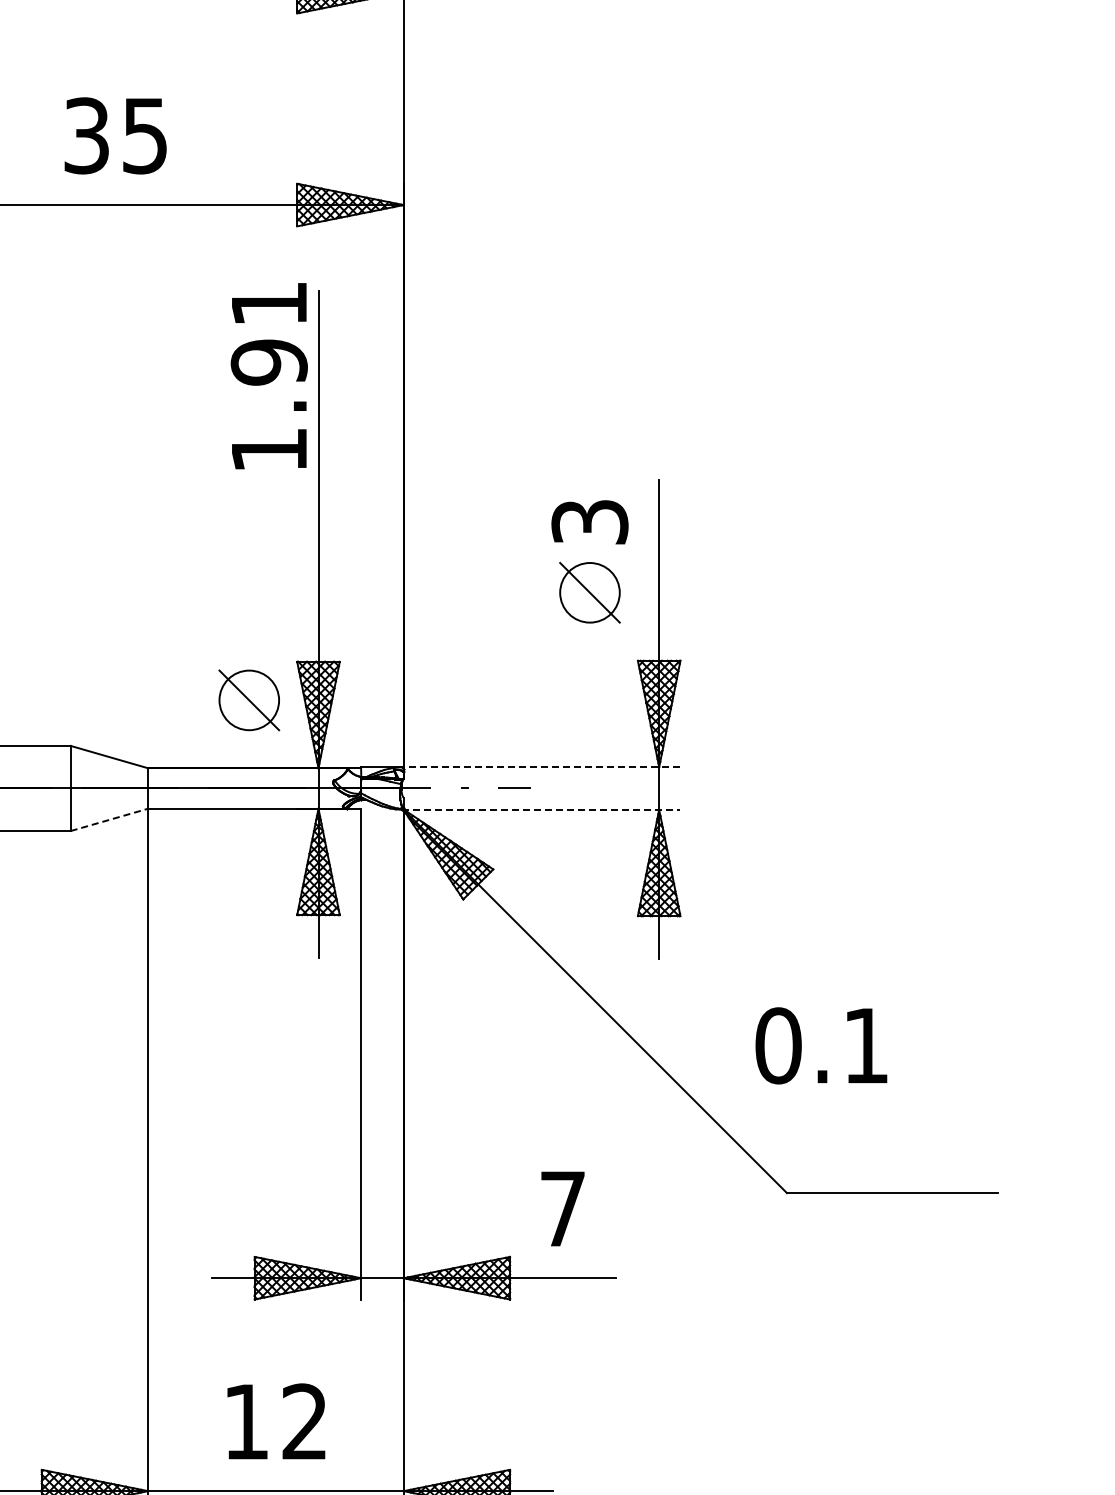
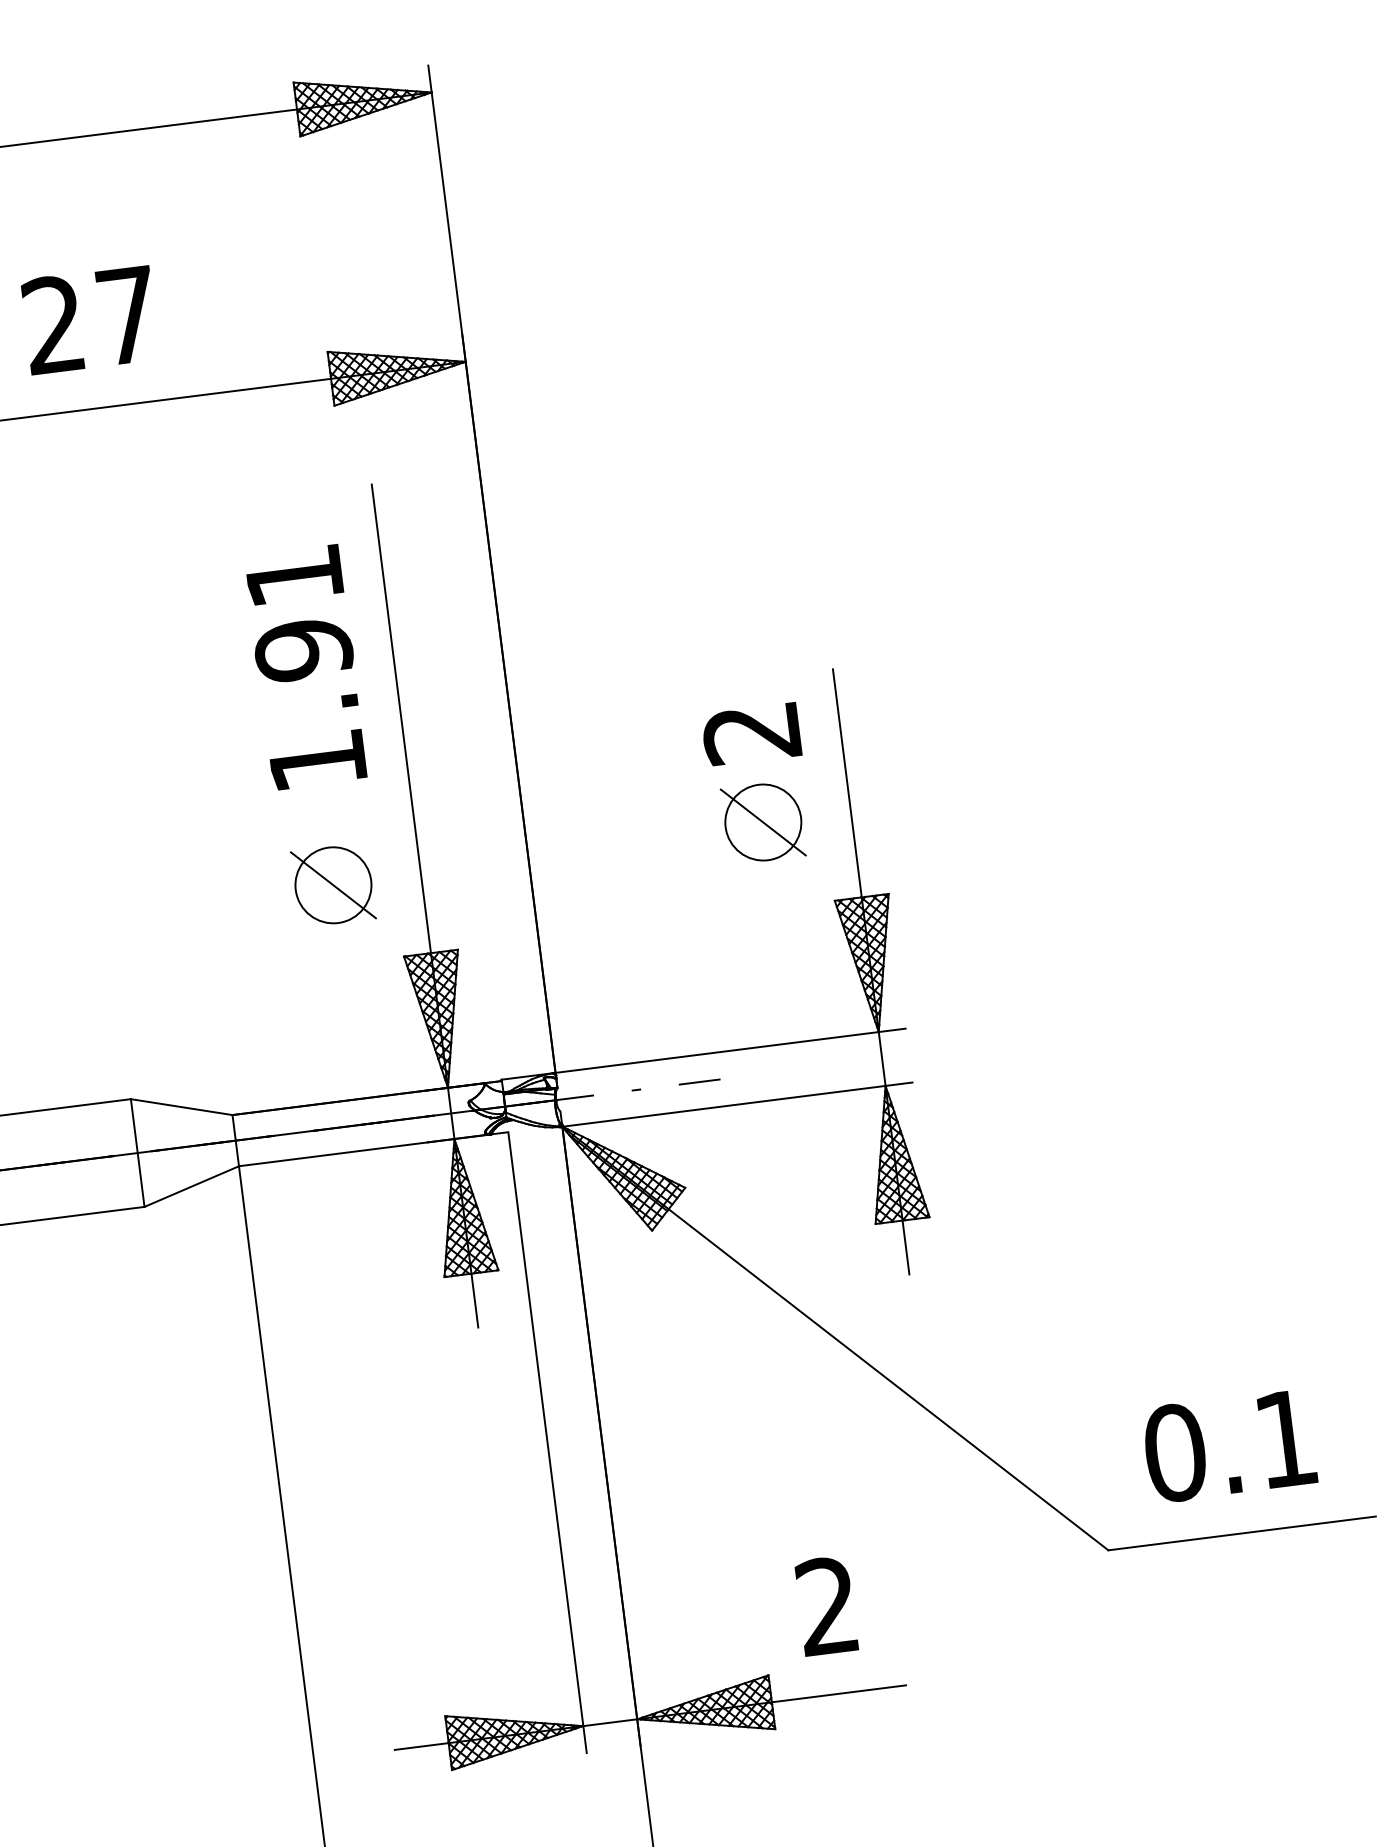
text: (115, 135) -> (90, 319), 35 -> 27
text: (268, 376) -> (304, 667), moved
text: (589, 522) -> (751, 733), 3 -> 2
part: (249, 700) -> (333, 885), moved
line: (540, 767) -> (728, 1051), dashed -> solid
line: (541, 809) -> (736, 1104), dashed -> solid
line: (109, 819) -> (191, 1186), dashed -> solid
text: (821, 1045) -> (1229, 1445), moved
text: (562, 1208) -> (826, 1605), 7 -> 2

